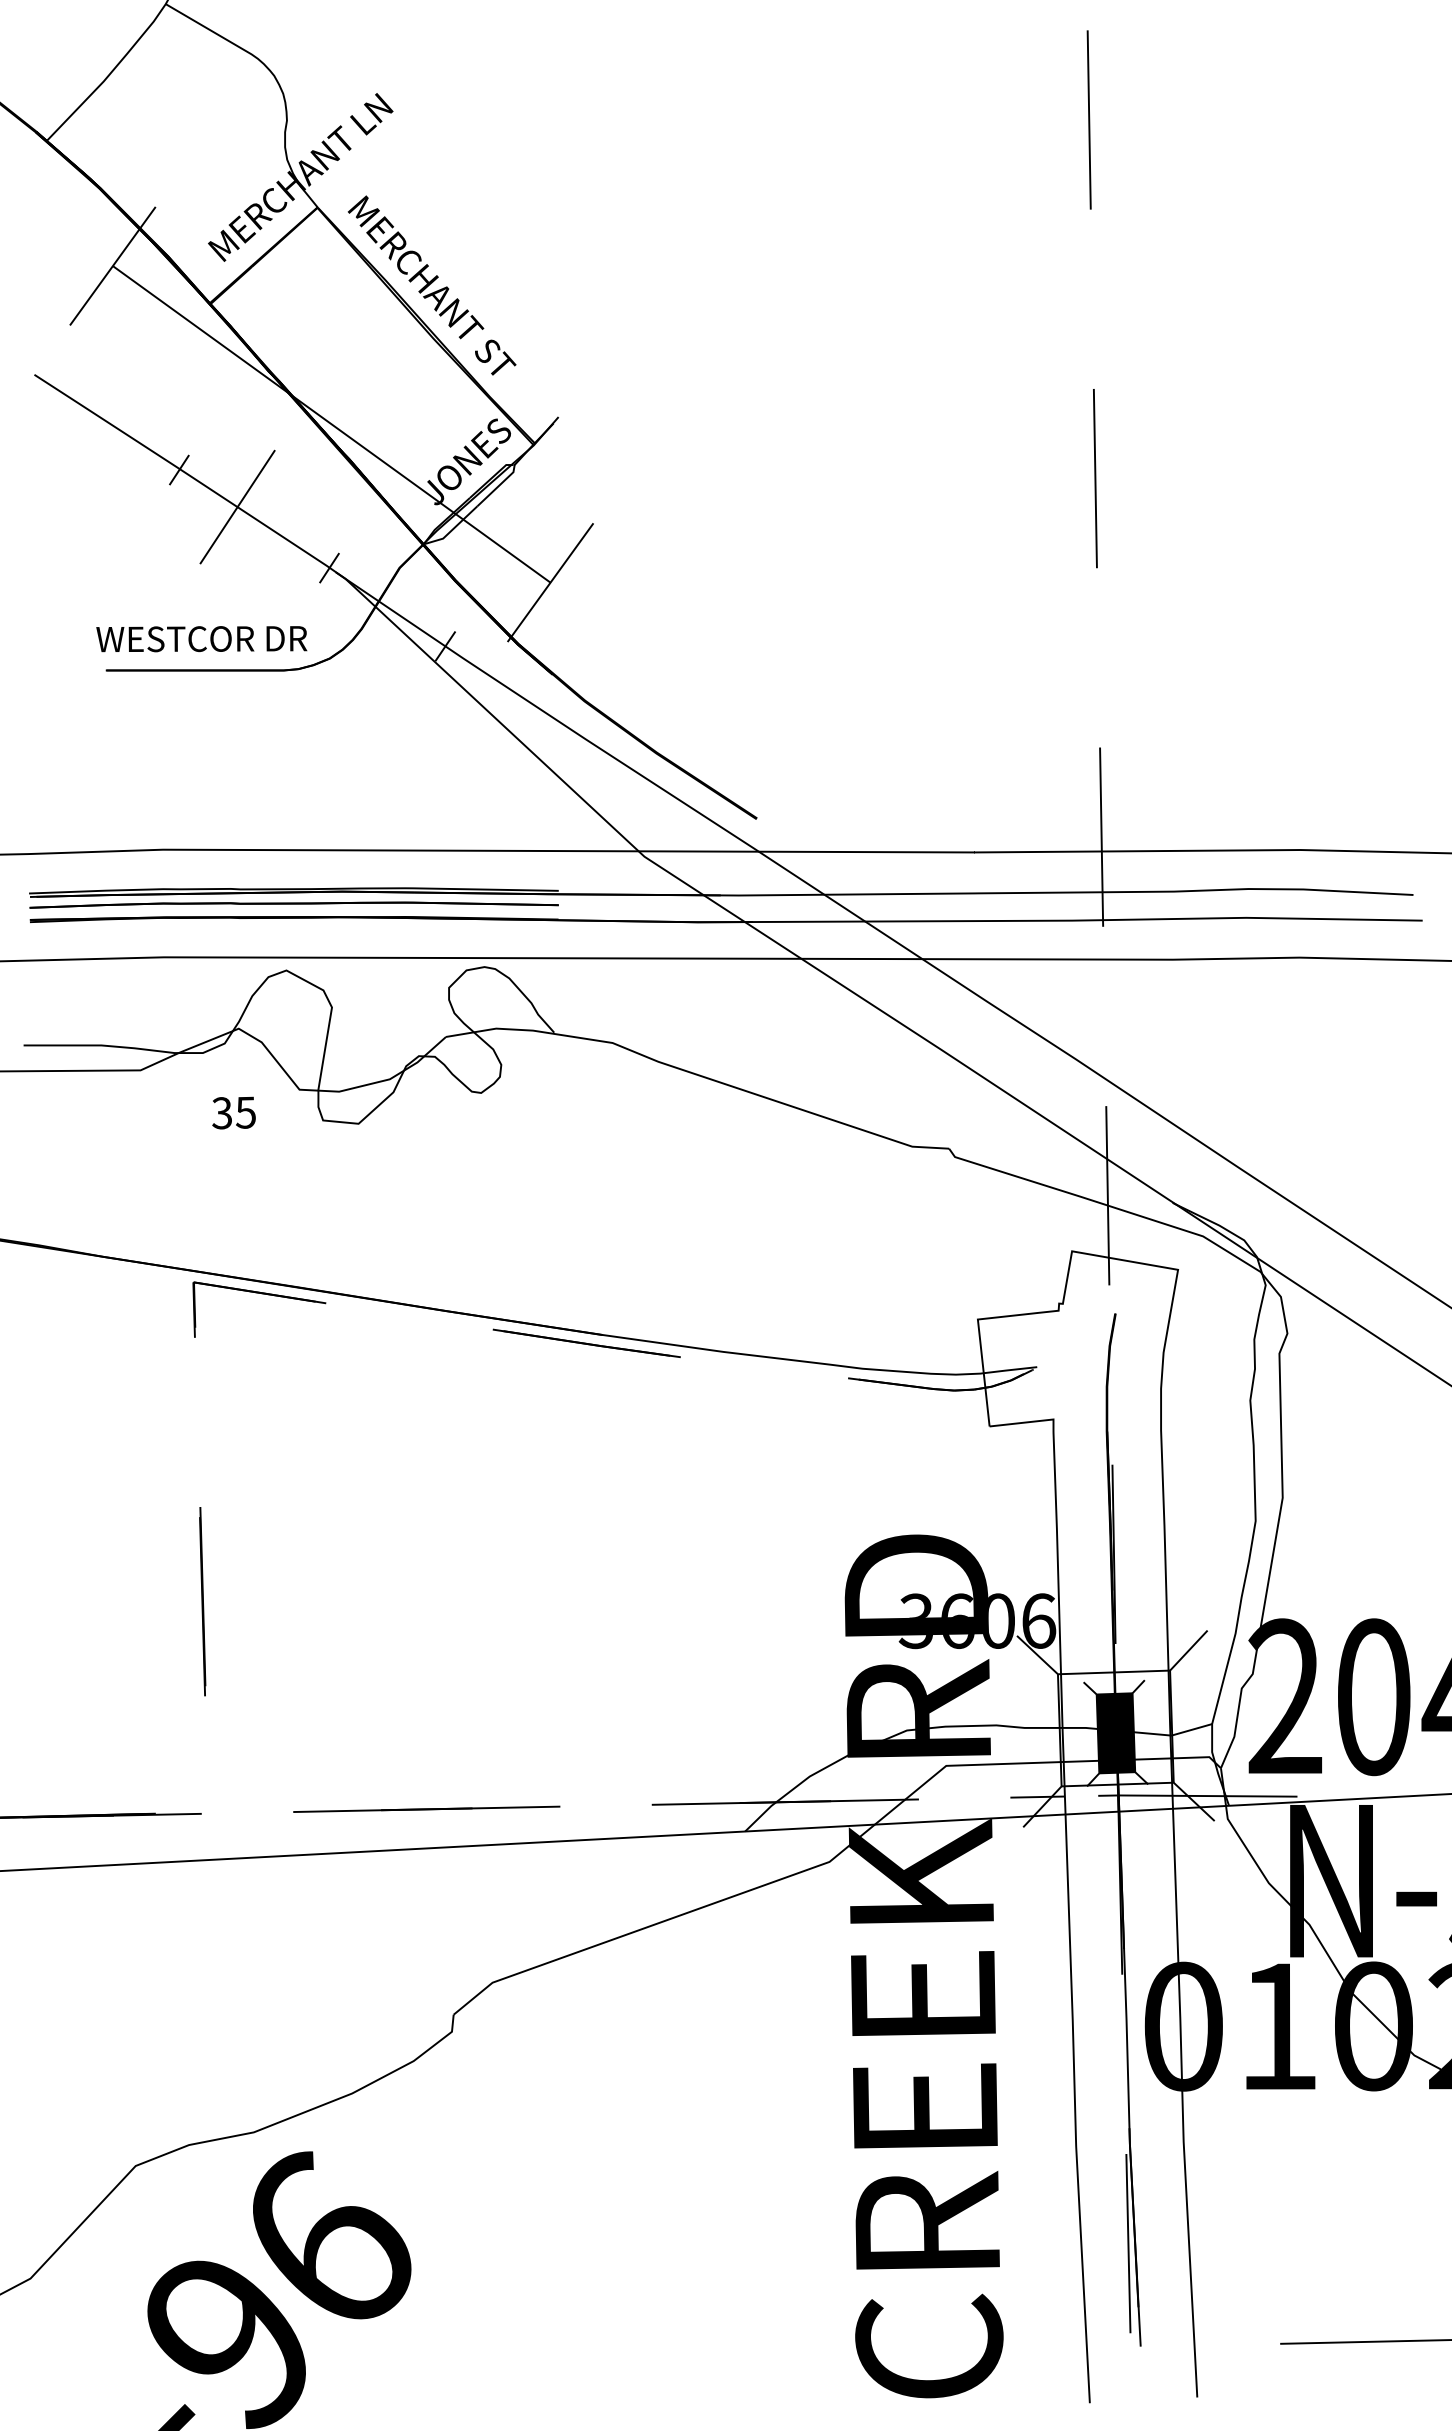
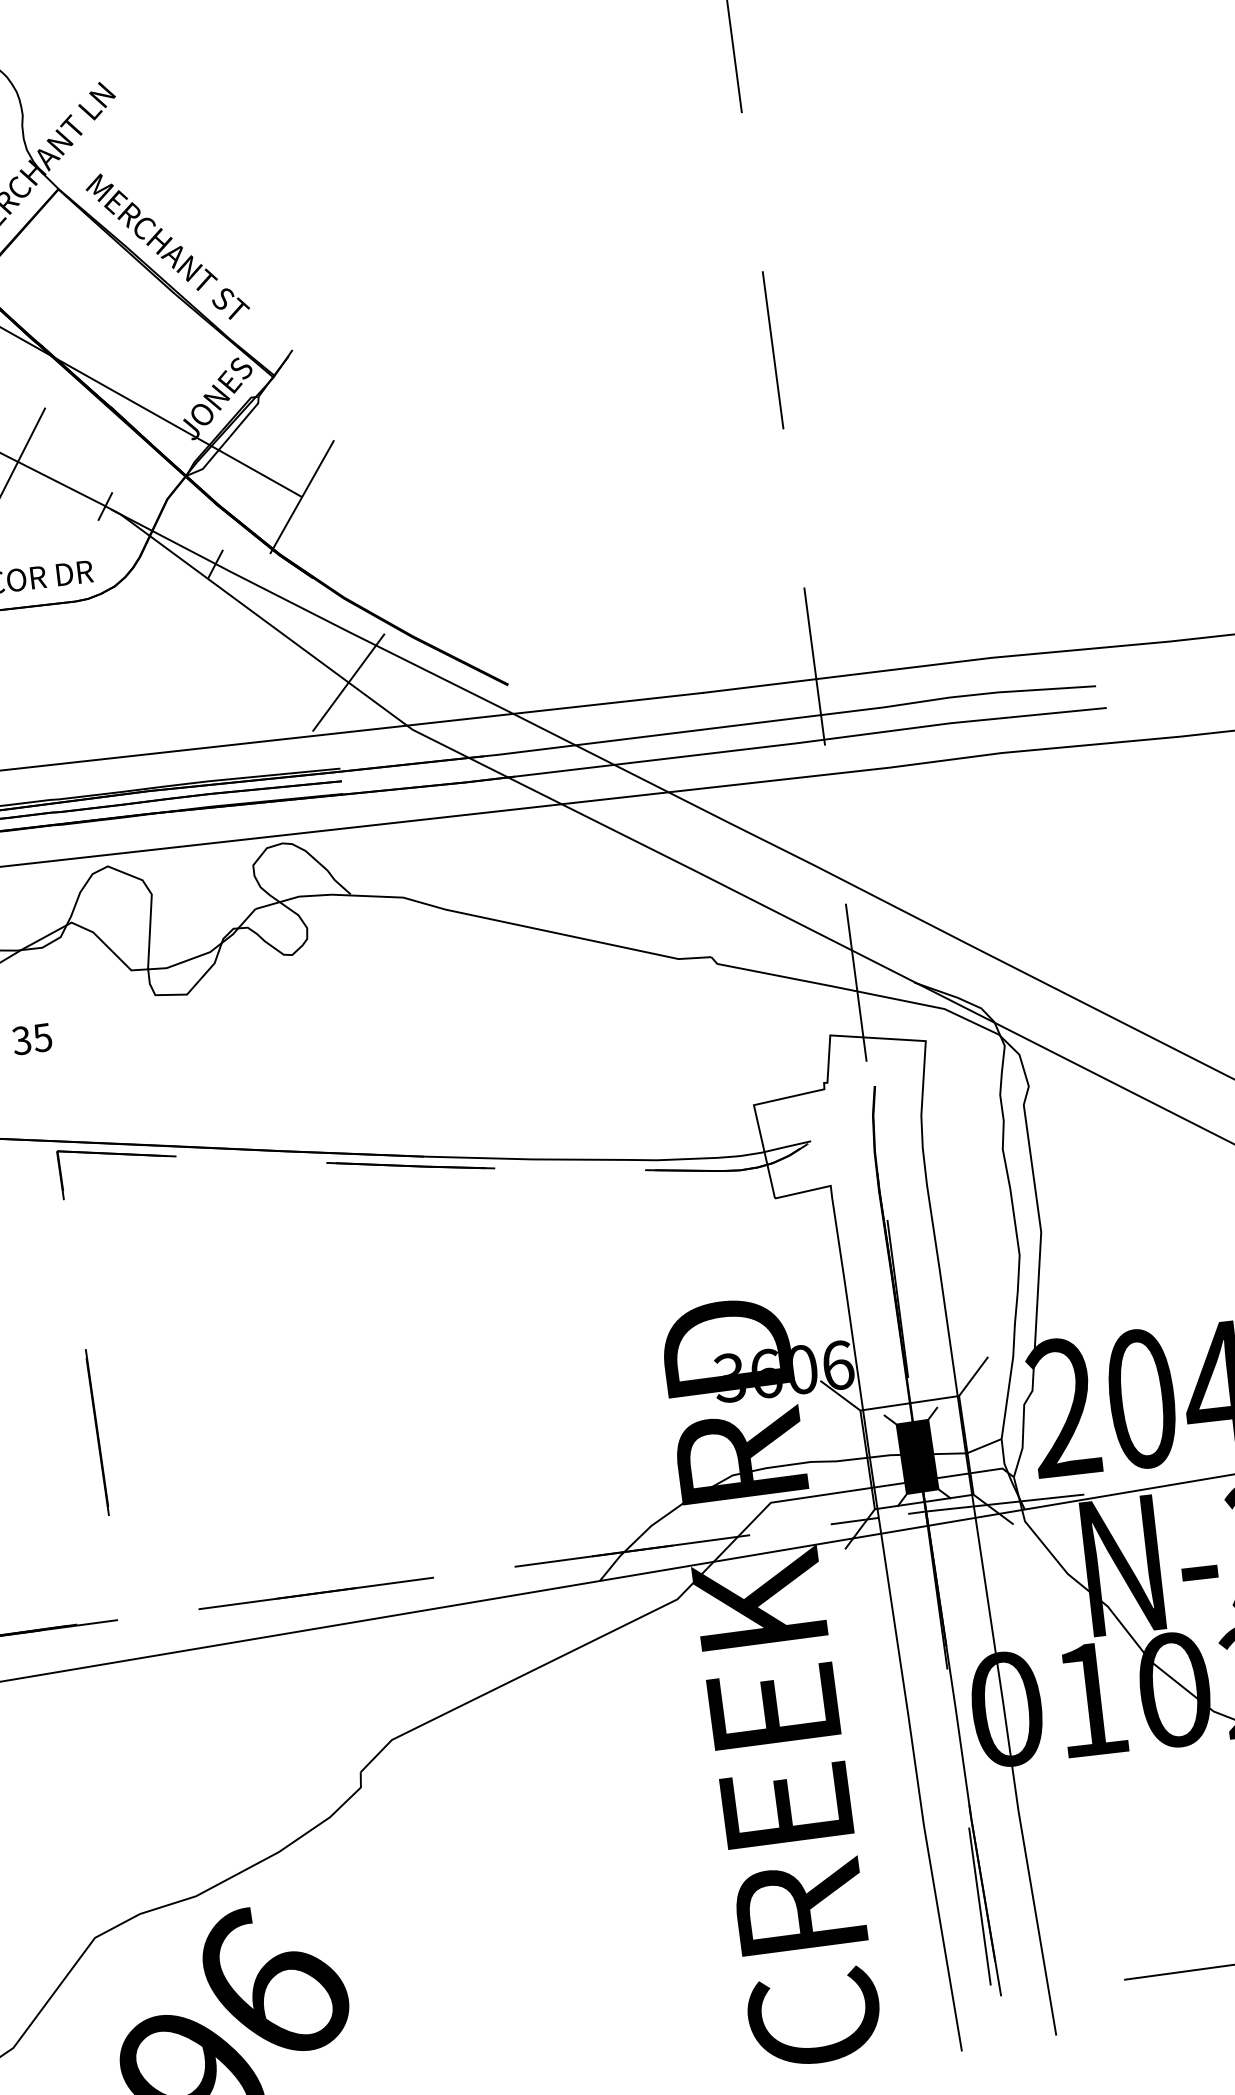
line: (578, 795) -> (348, 682), added
text: (233, 1112) -> (31, 1038), moved

